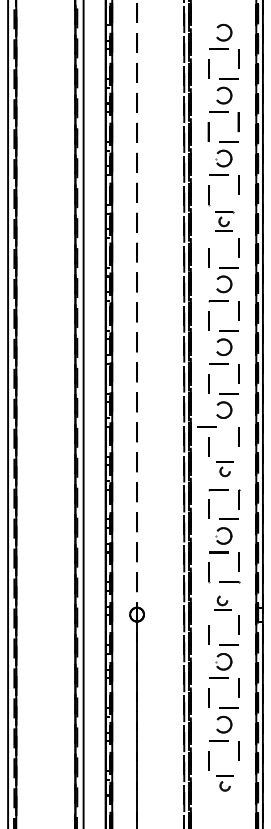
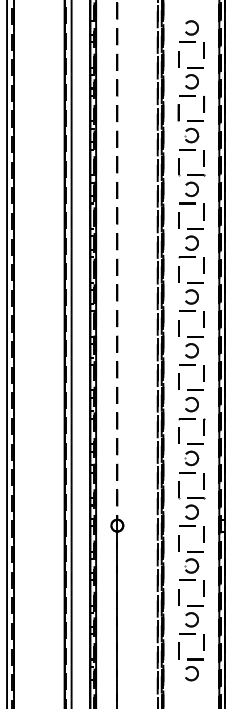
part: (224, 221) -> (192, 189), size x1.67
line: (206, 426) -> (186, 364), moved
part: (227, 468) -> (194, 400), size x1.67
part: (220, 602) -> (188, 515), size x1.67
part: (227, 783) -> (194, 670), size x1.67

